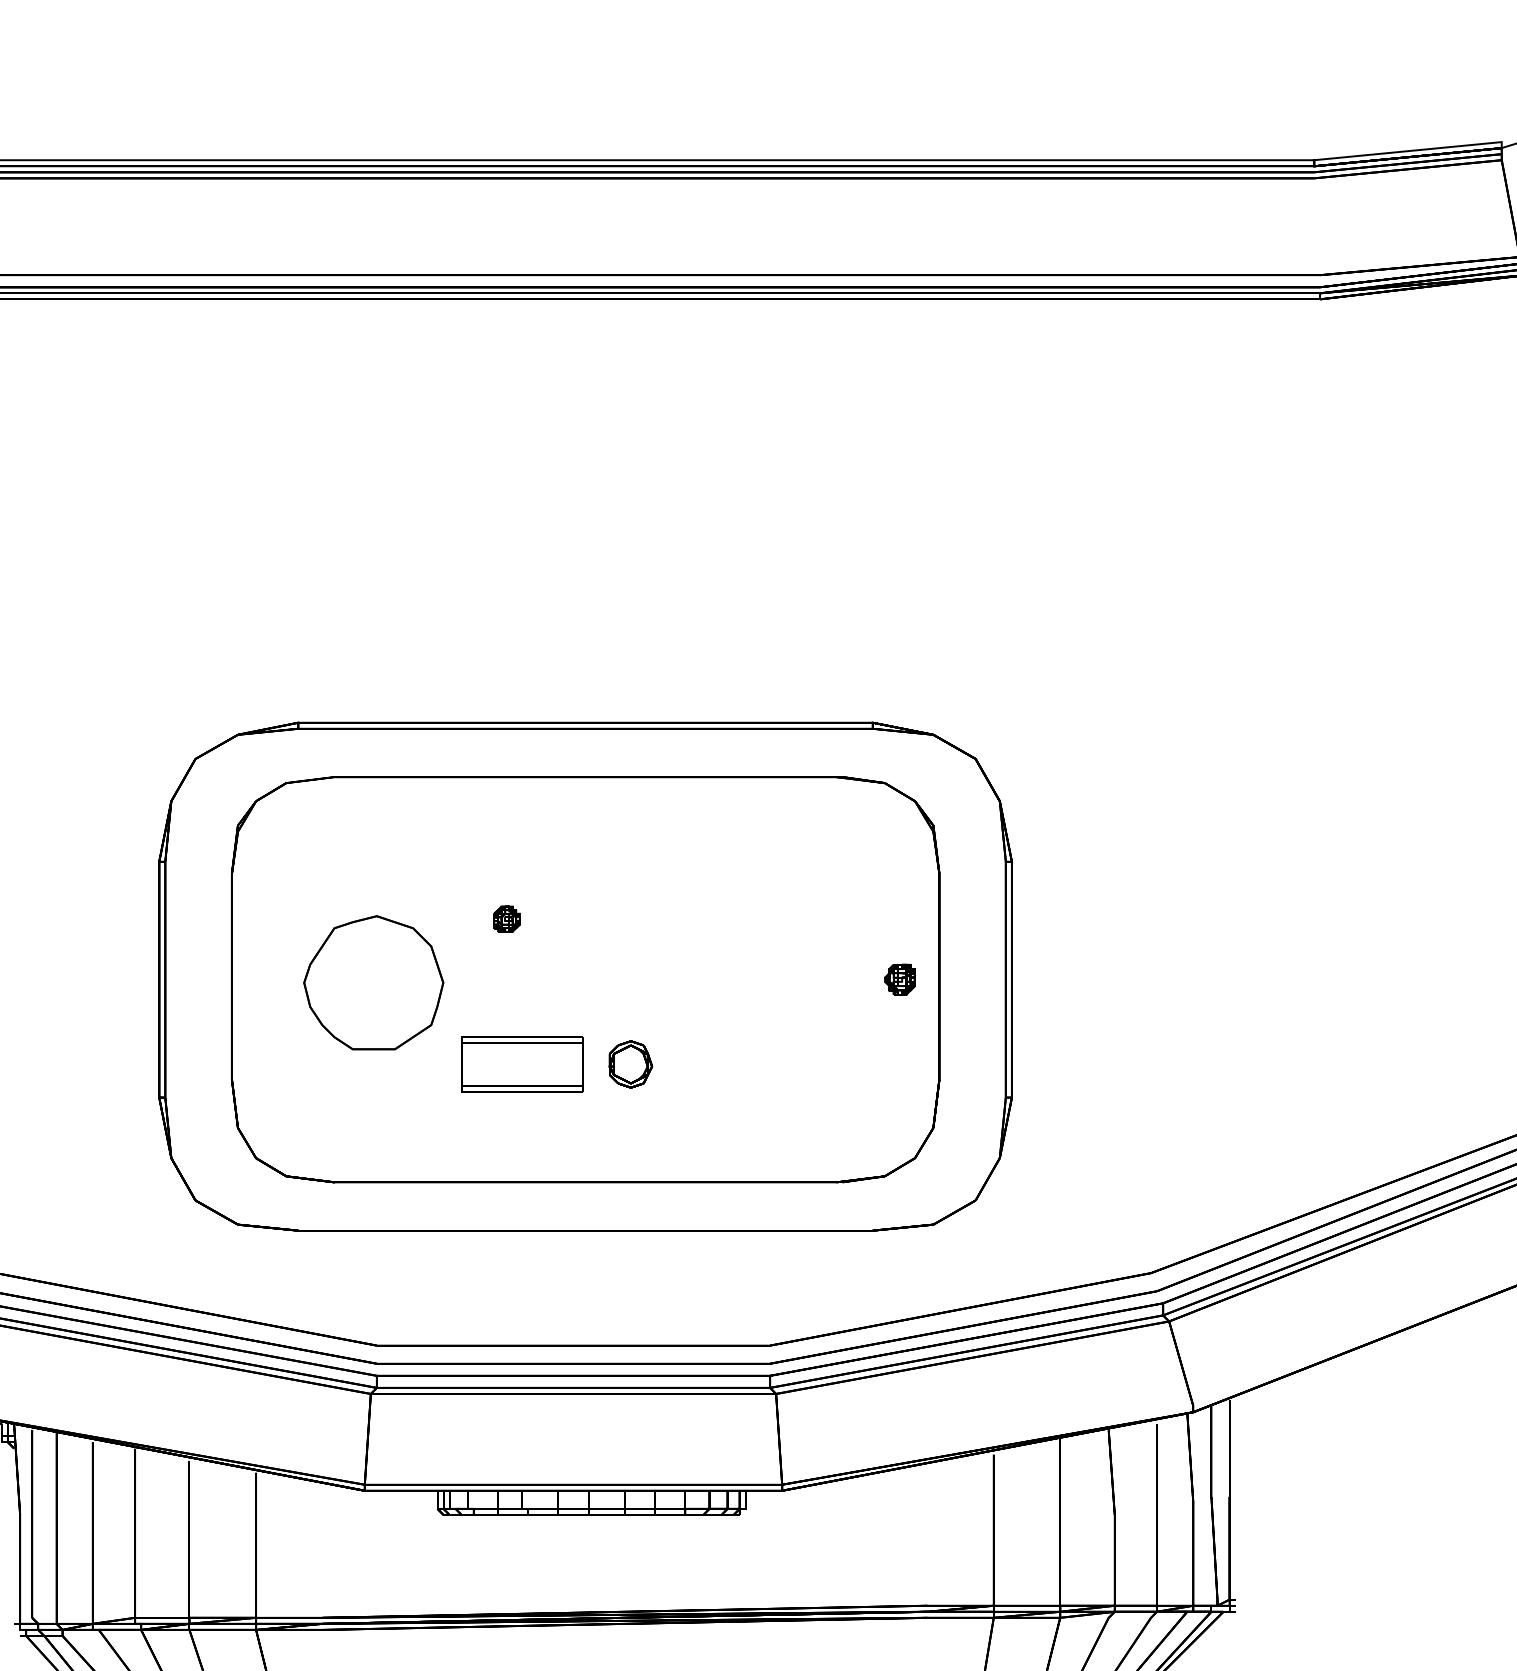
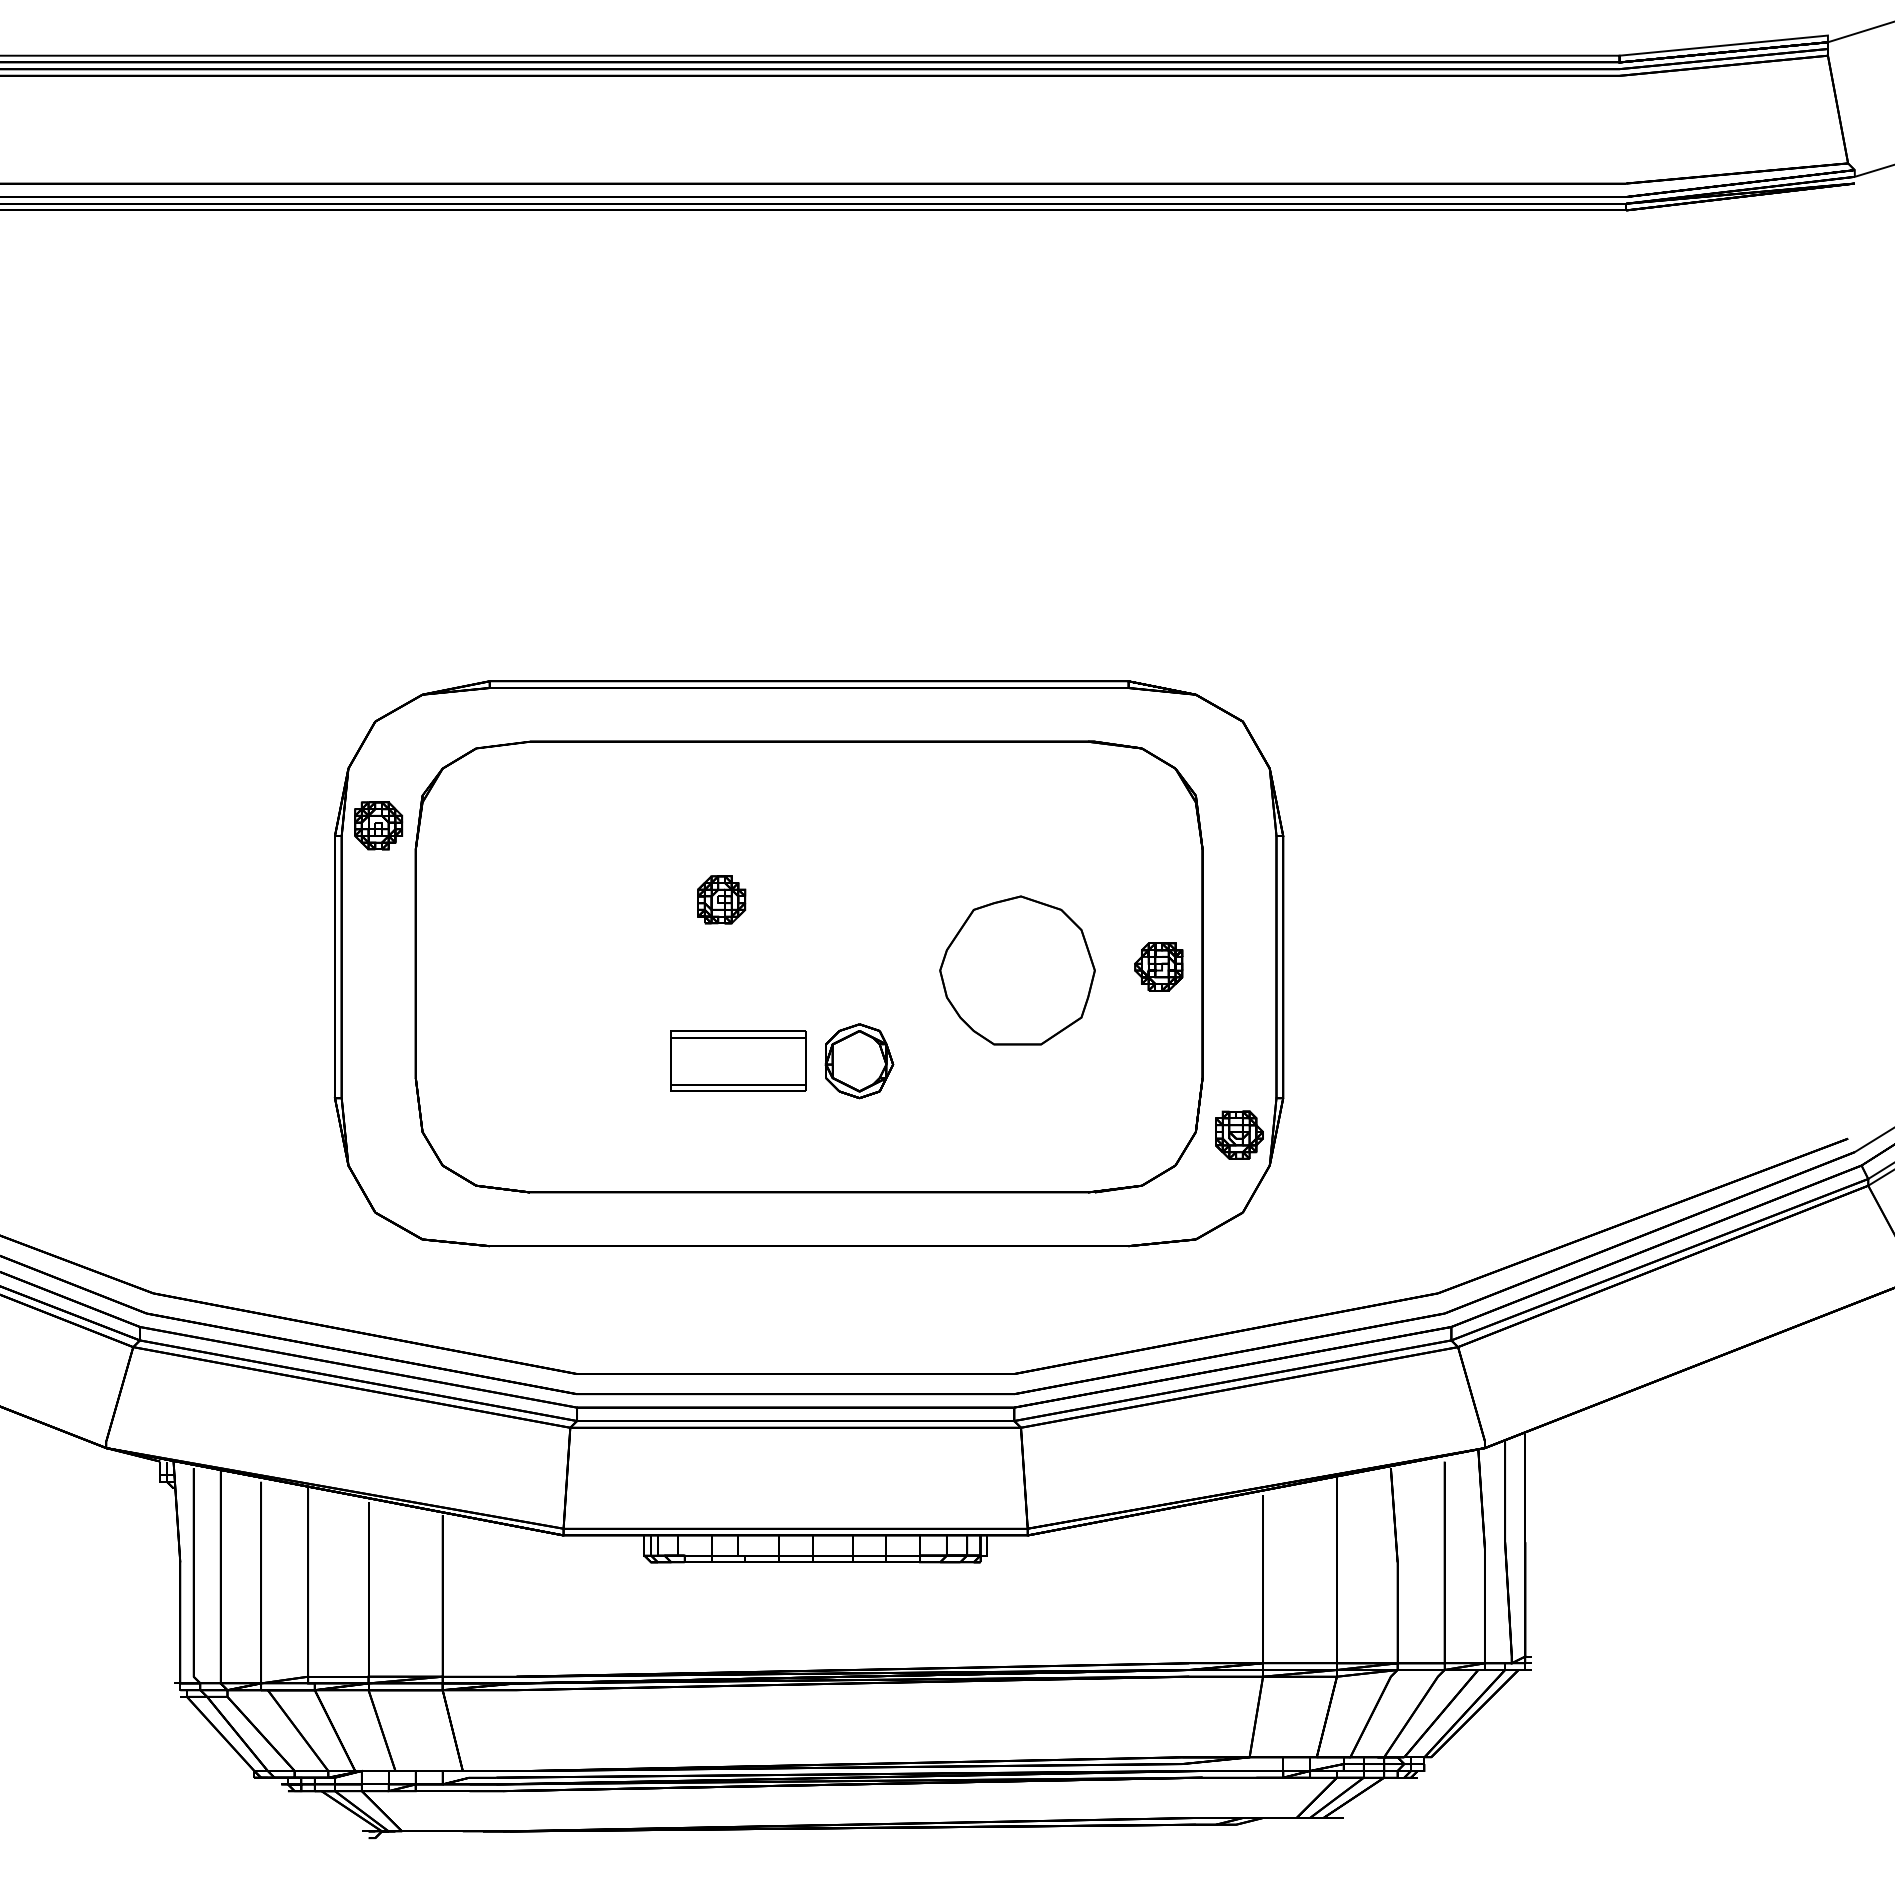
part: (198, 852) -> (378, 825), added
part: (506, 918) -> (721, 899), size x1.67
part: (899, 979) -> (1158, 966), size x1.43
part: (373, 982) -> (1017, 970), moved
part: (630, 1064) -> (859, 1061), size x1.43
part: (972, 1130) -> (1239, 1134), added

